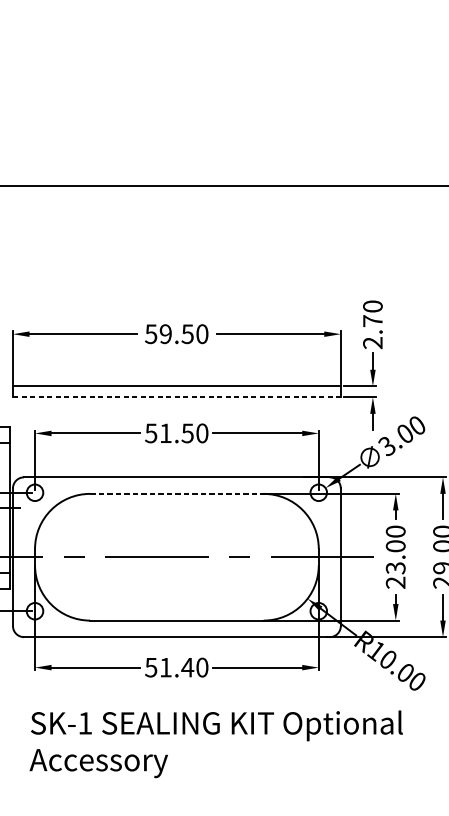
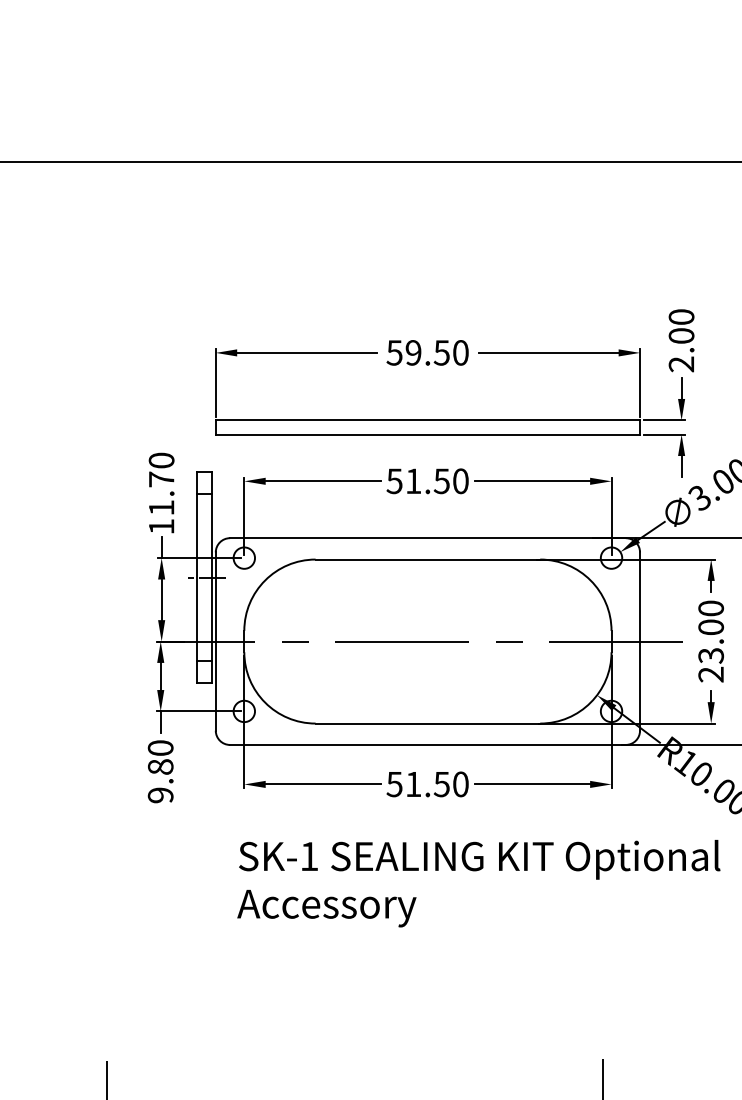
text: (372, 320) -> (681, 335), 2.70 -> 2.00
line: (177, 397) -> (428, 434), dashed -> solid
line: (177, 493) -> (428, 559), dashed -> solid
text: (187, 667) -> (441, 784), 51.40 -> 51.50

